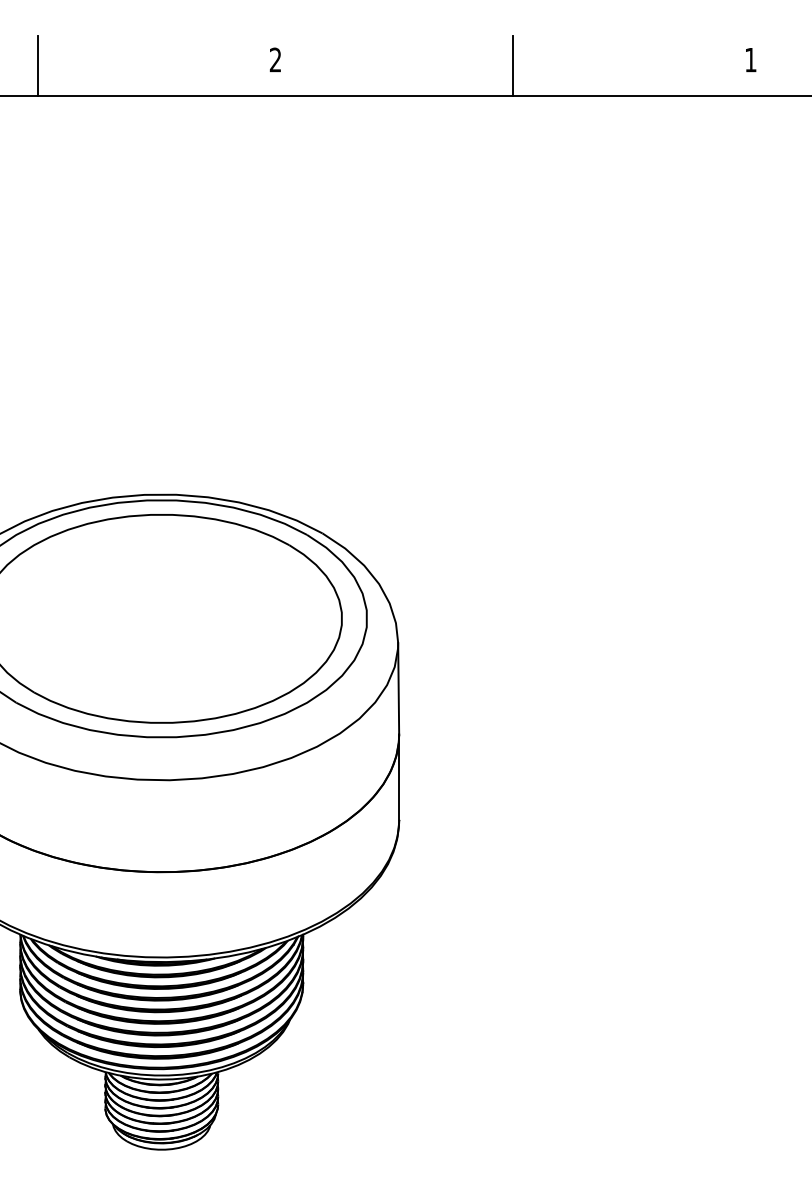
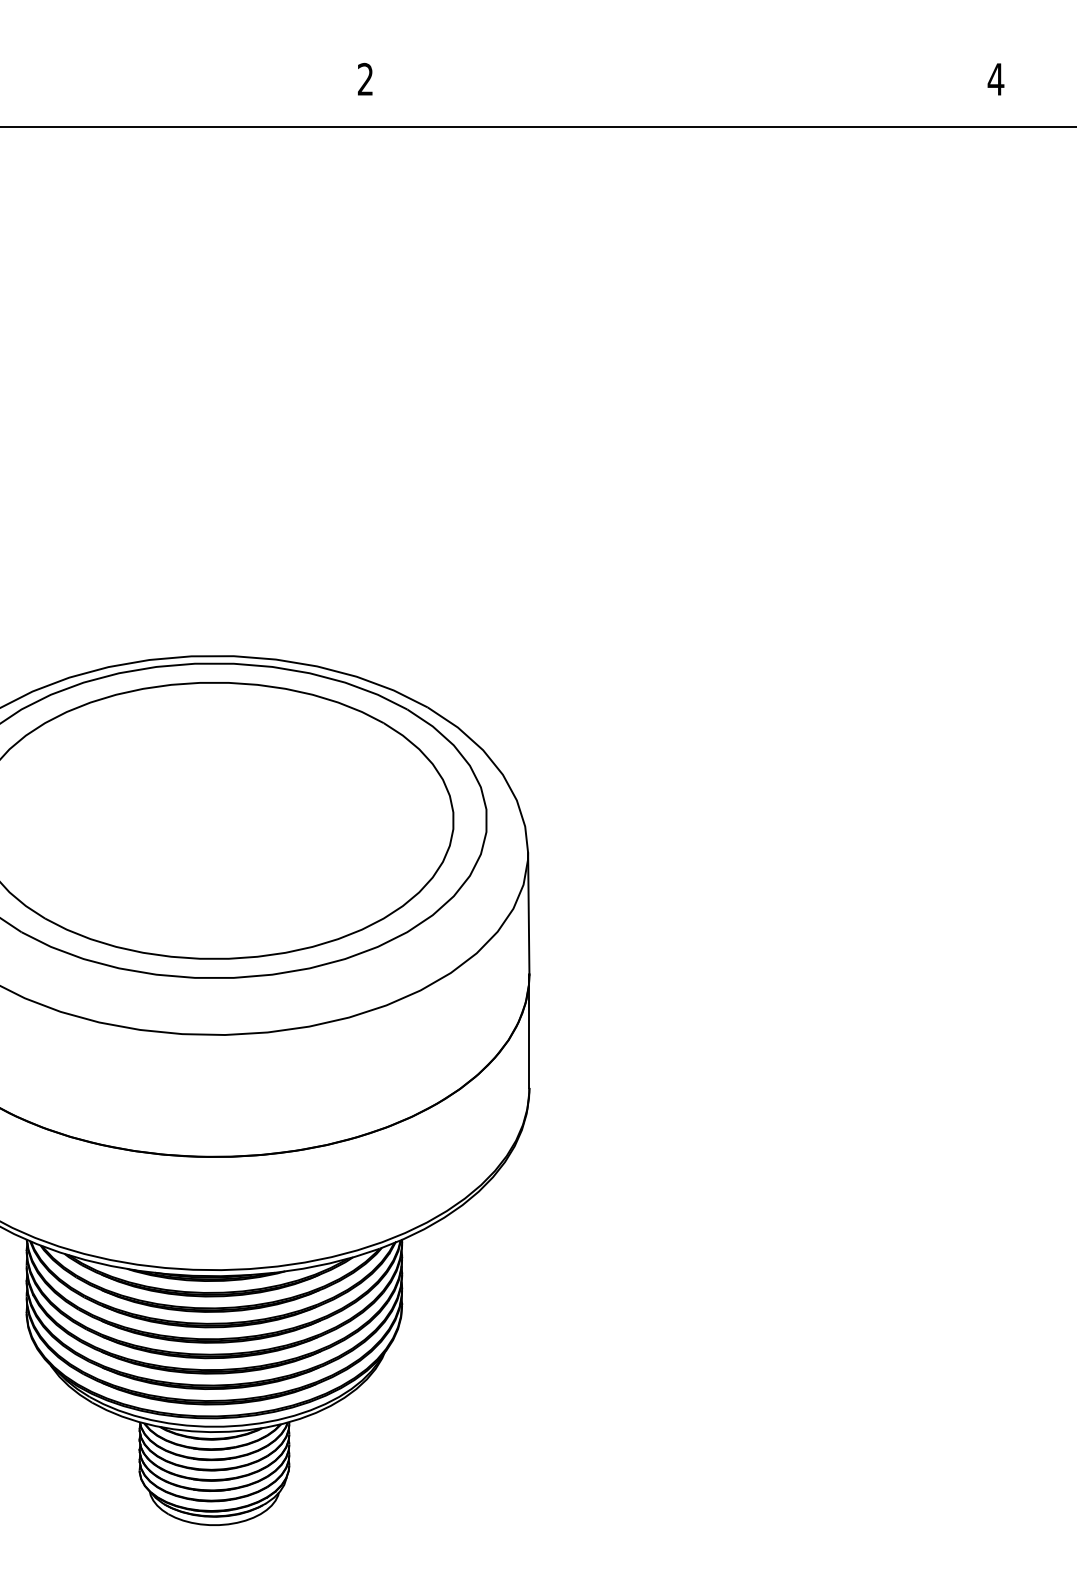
text: (750, 60) -> (995, 79), 1 -> 4
line: (38, 66) -> (50, 87), removed
line: (513, 66) -> (680, 87), removed

